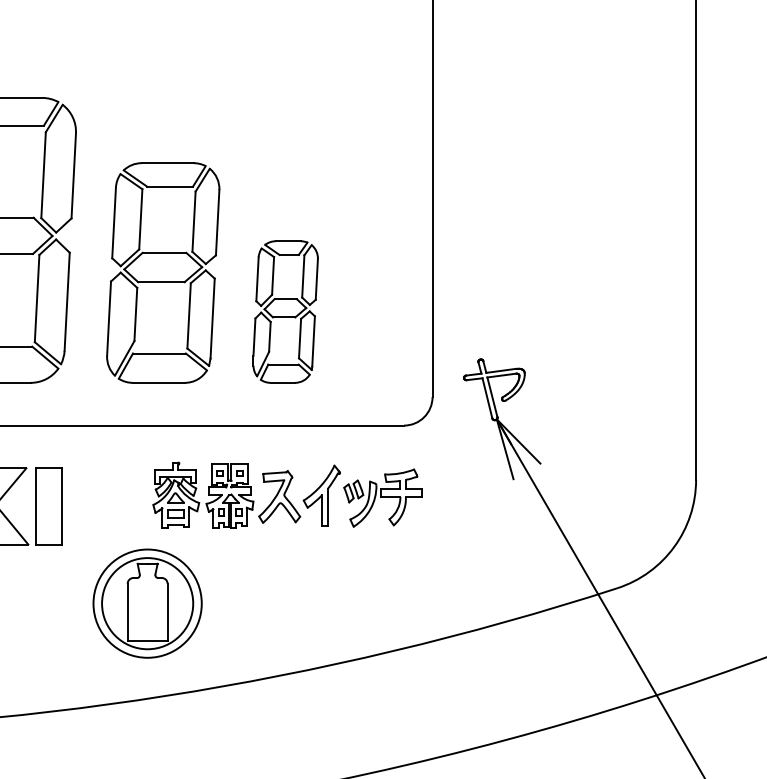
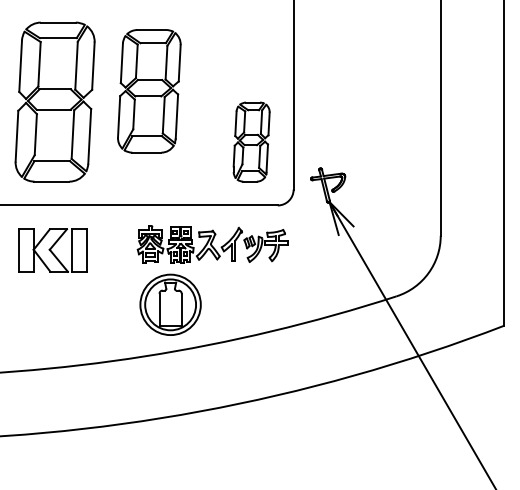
part: (163, 273) -> (149, 91), moved
part: (285, 310) -> (251, 141), moved
part: (147, 602) -> (170, 304), moved

